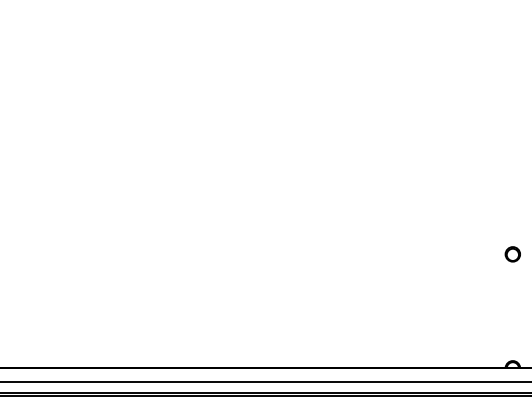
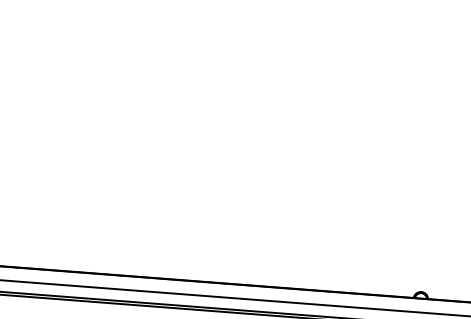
circle: (512, 254) -> (429, 185), removed

